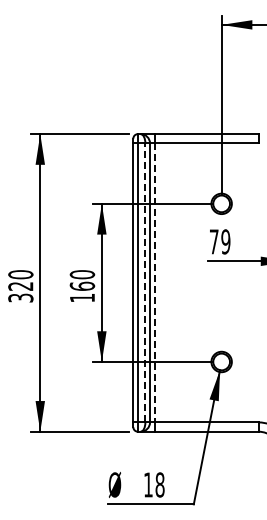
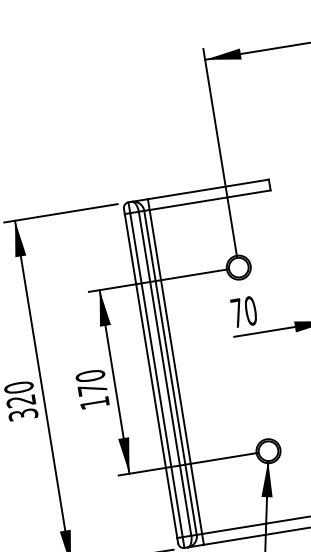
text: (225, 241) -> (250, 310), 79 -> 70
line: (145, 282) -> (165, 373), dashed -> solid
line: (154, 282) -> (175, 371), dashed -> solid
text: (82, 285) -> (92, 388), 160 -> 170

